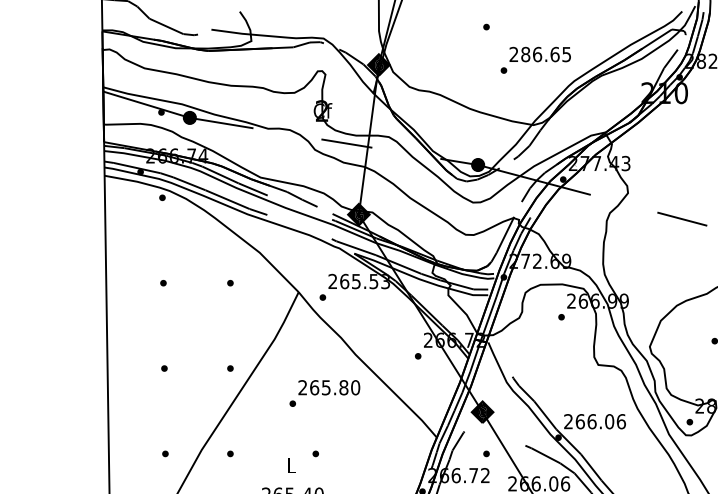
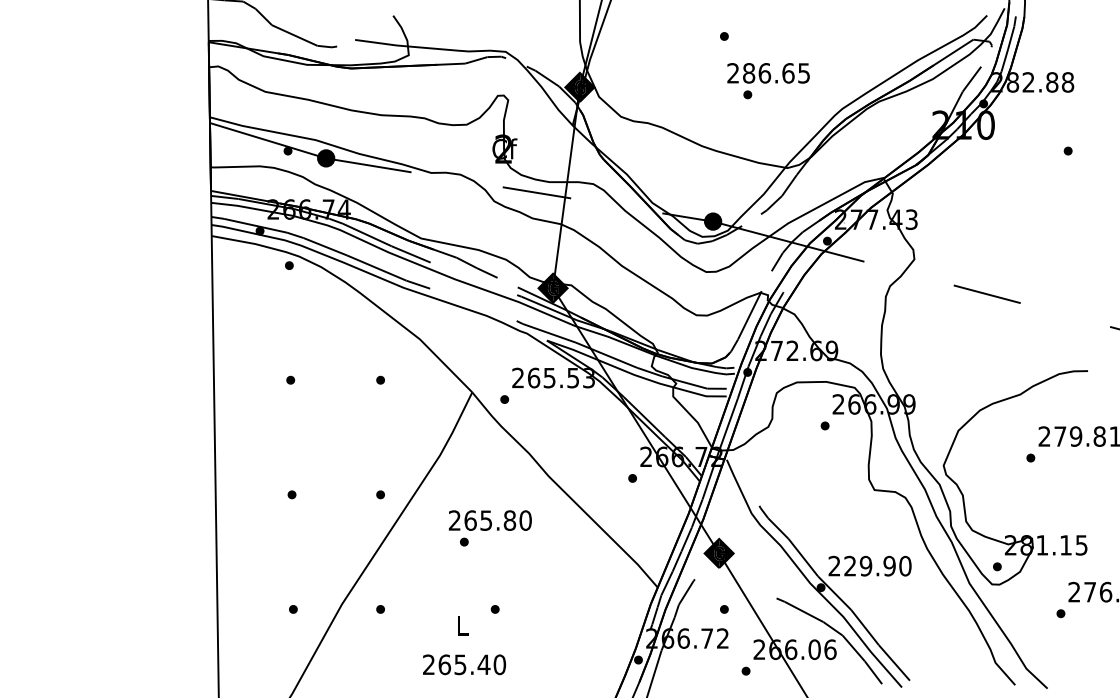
text: (540, 54) -> (768, 73), moved
text: (328, 387) -> (489, 520), moved
text: (600, 421) -> (877, 565), 266.06 -> 229.90

